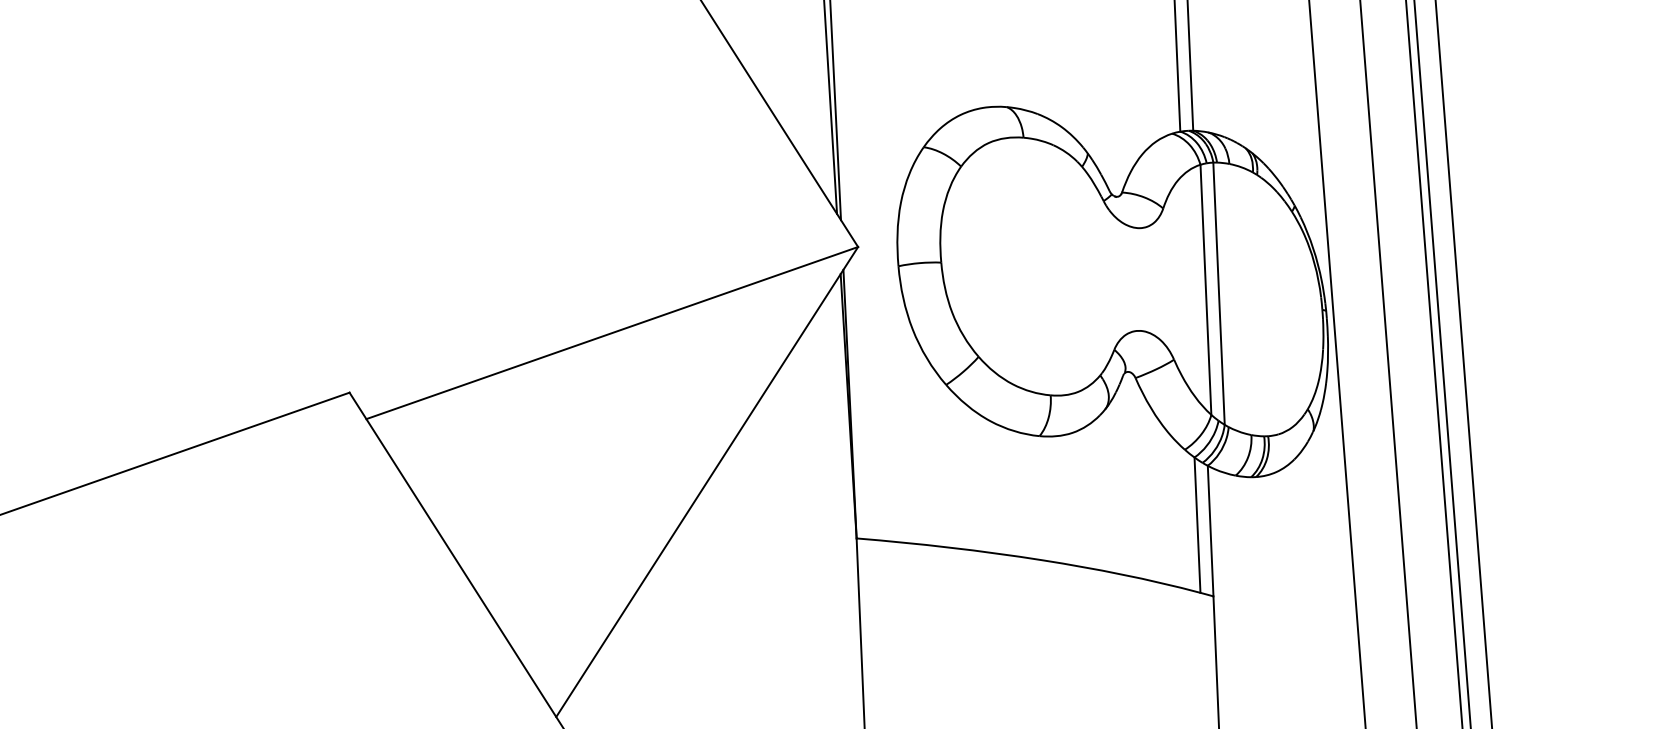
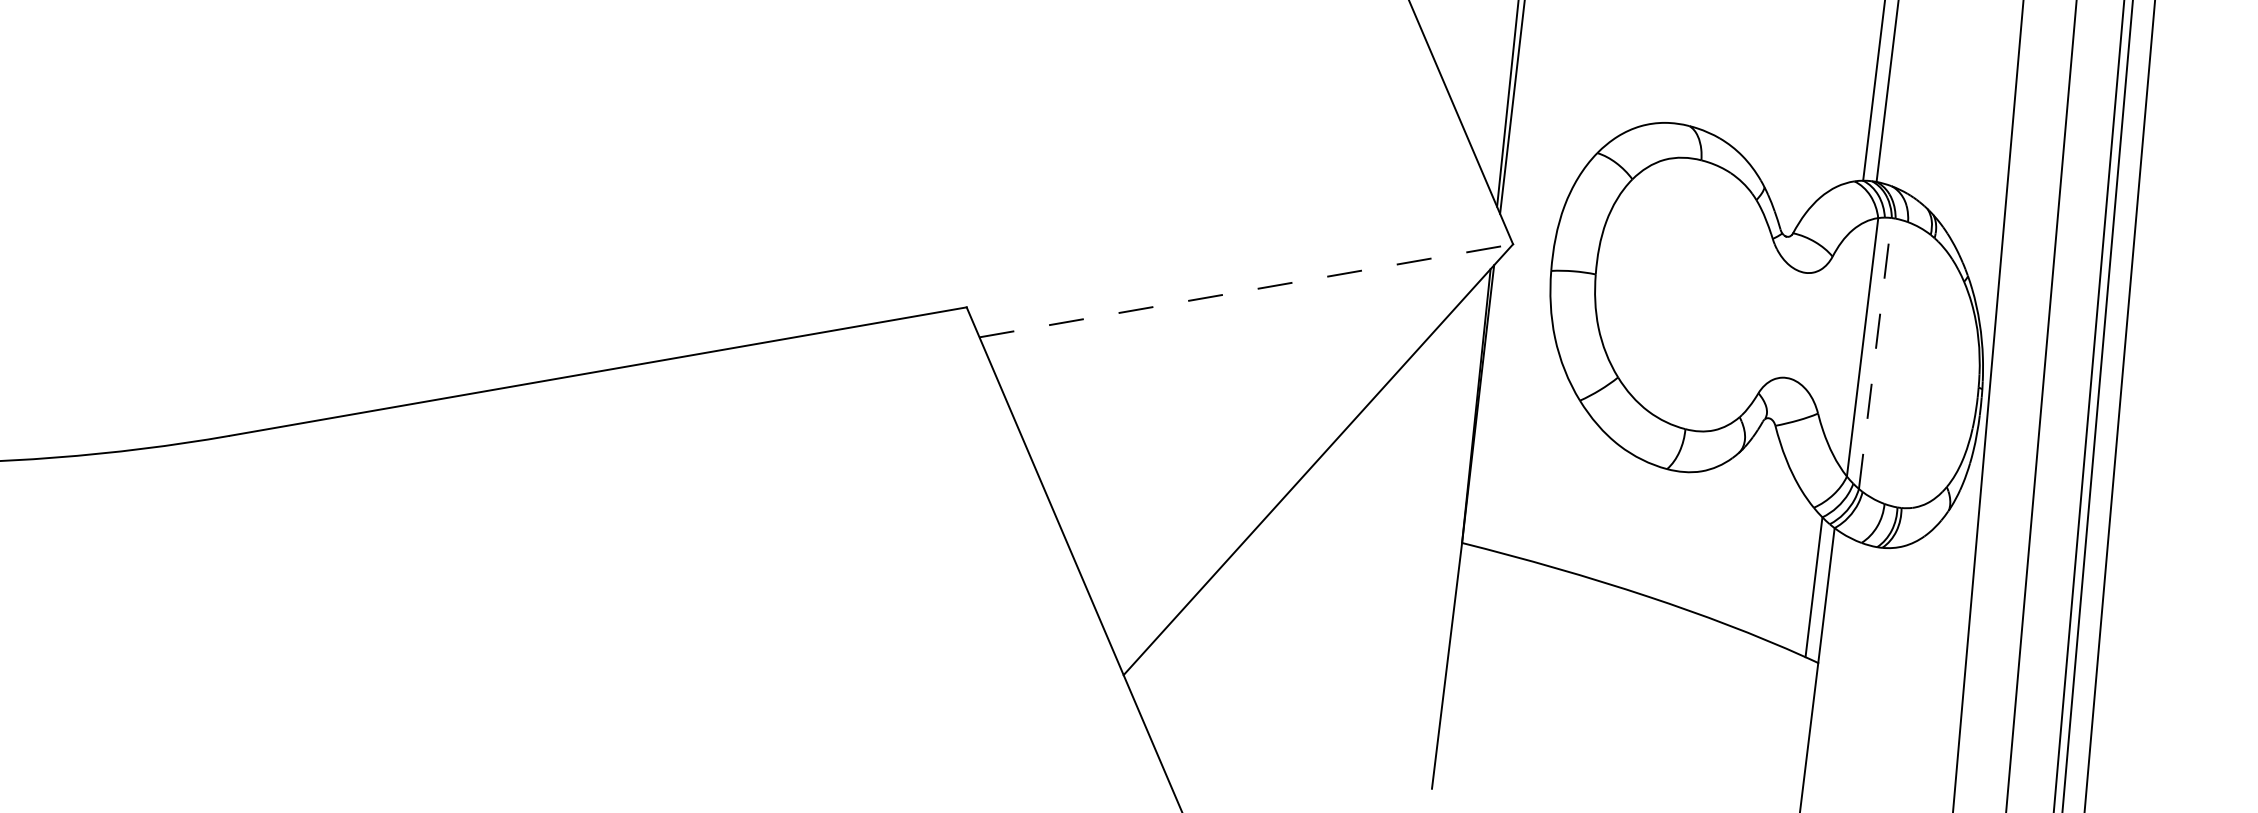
line: (1219, 293) -> (1875, 353), solid -> dashed
line: (612, 332) -> (1246, 290), solid -> dashed

